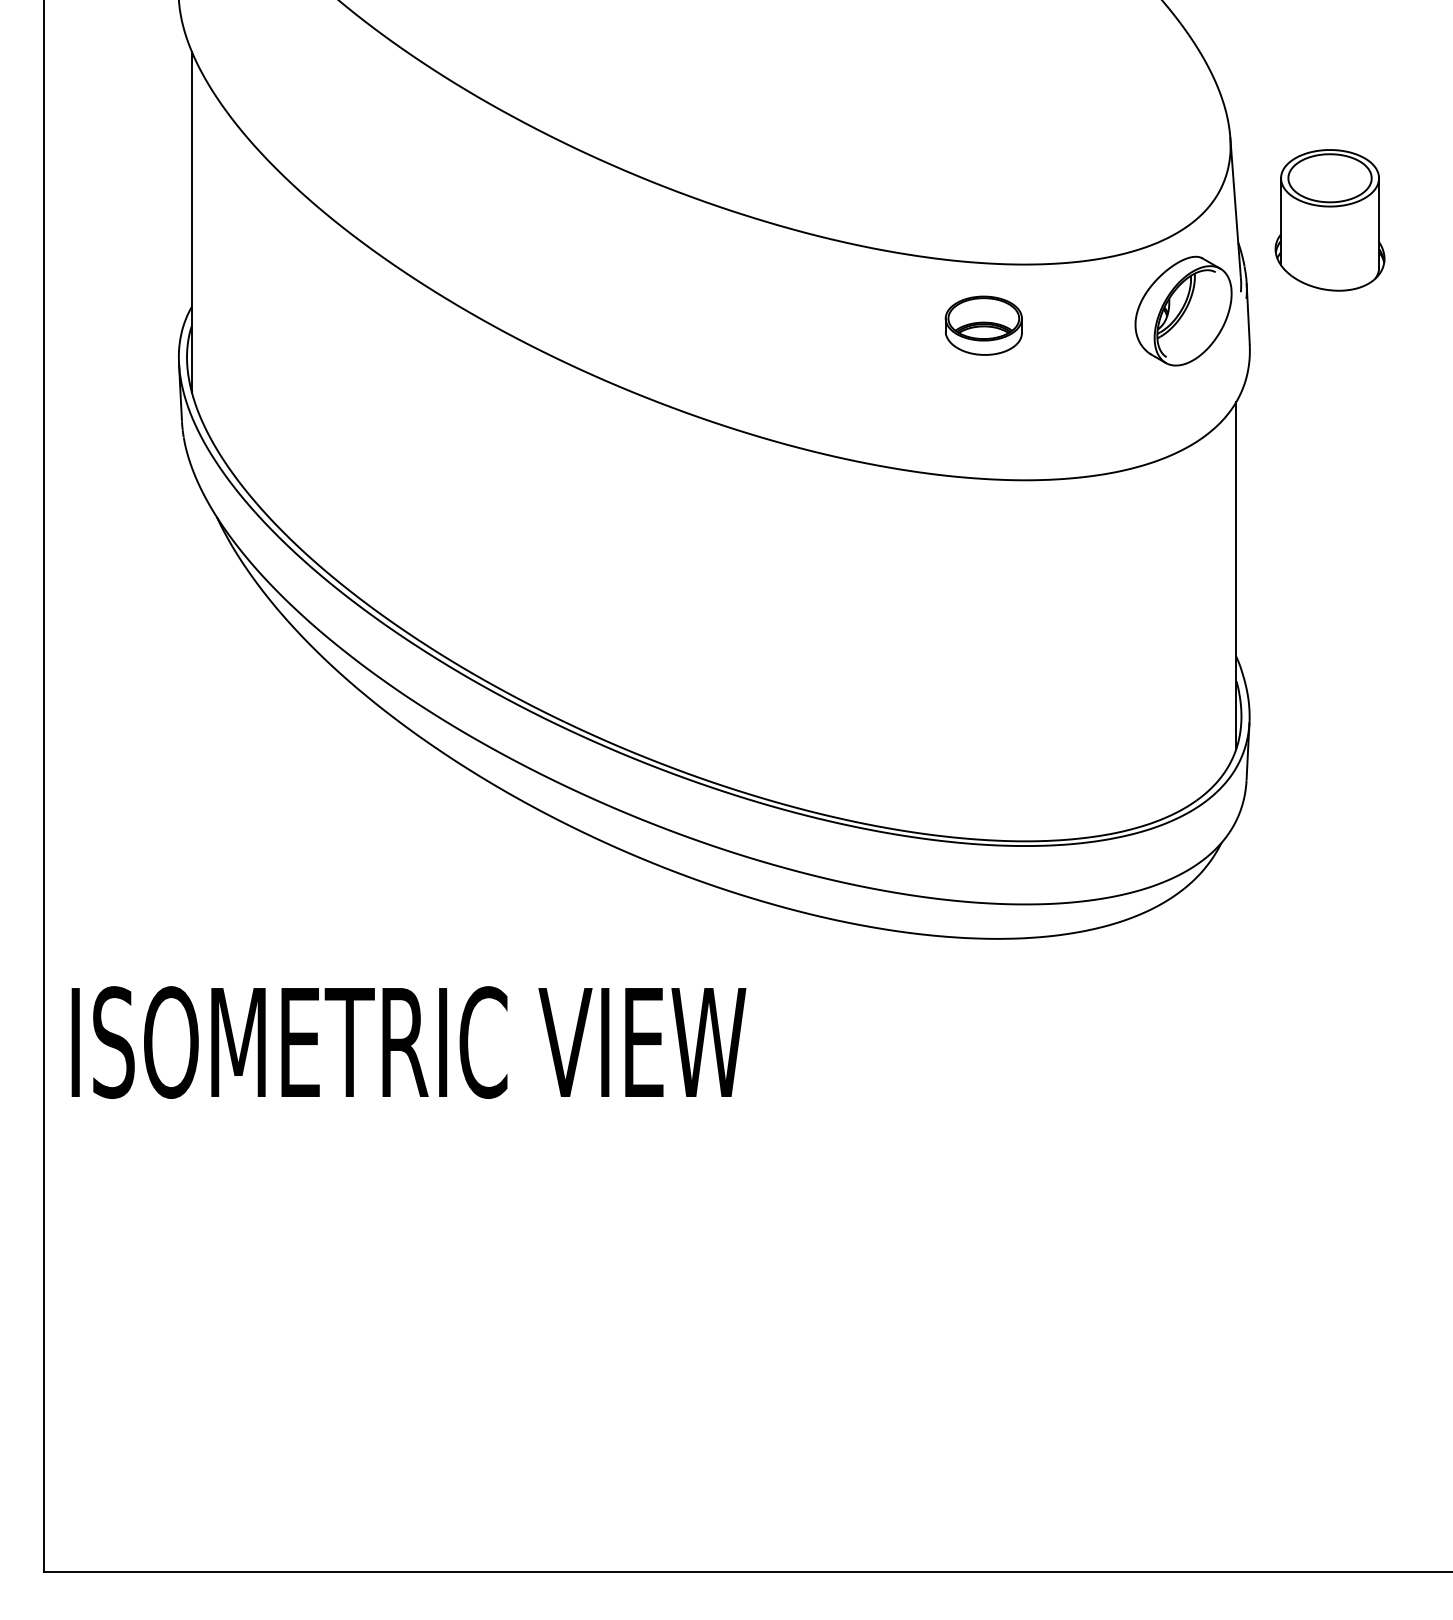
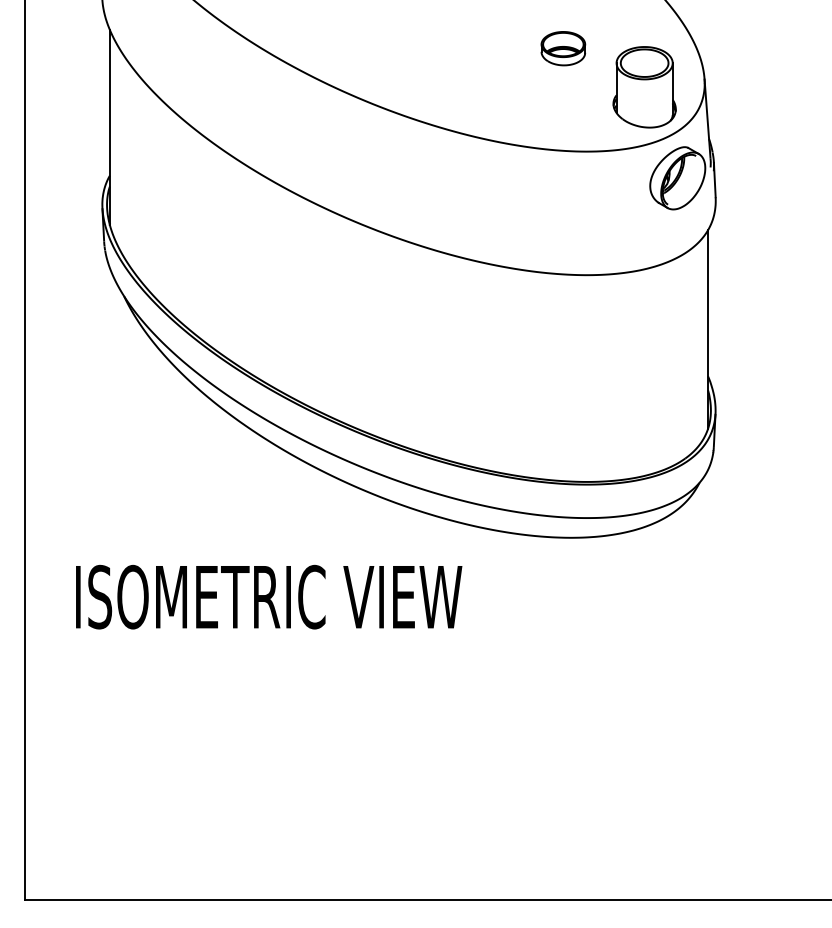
part: (1329, 220) -> (644, 87), moved
part: (984, 325) -> (563, 48), moved
text: (409, 1041) -> (269, 596), moved

